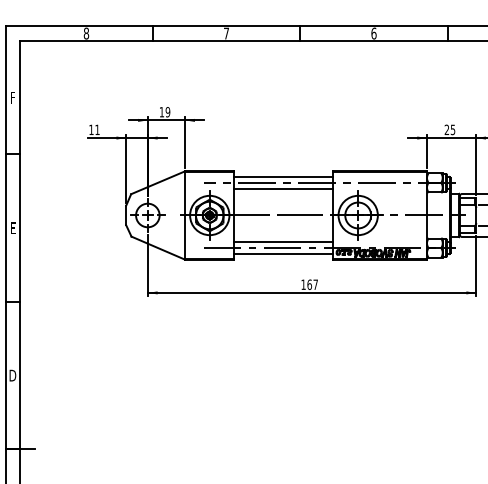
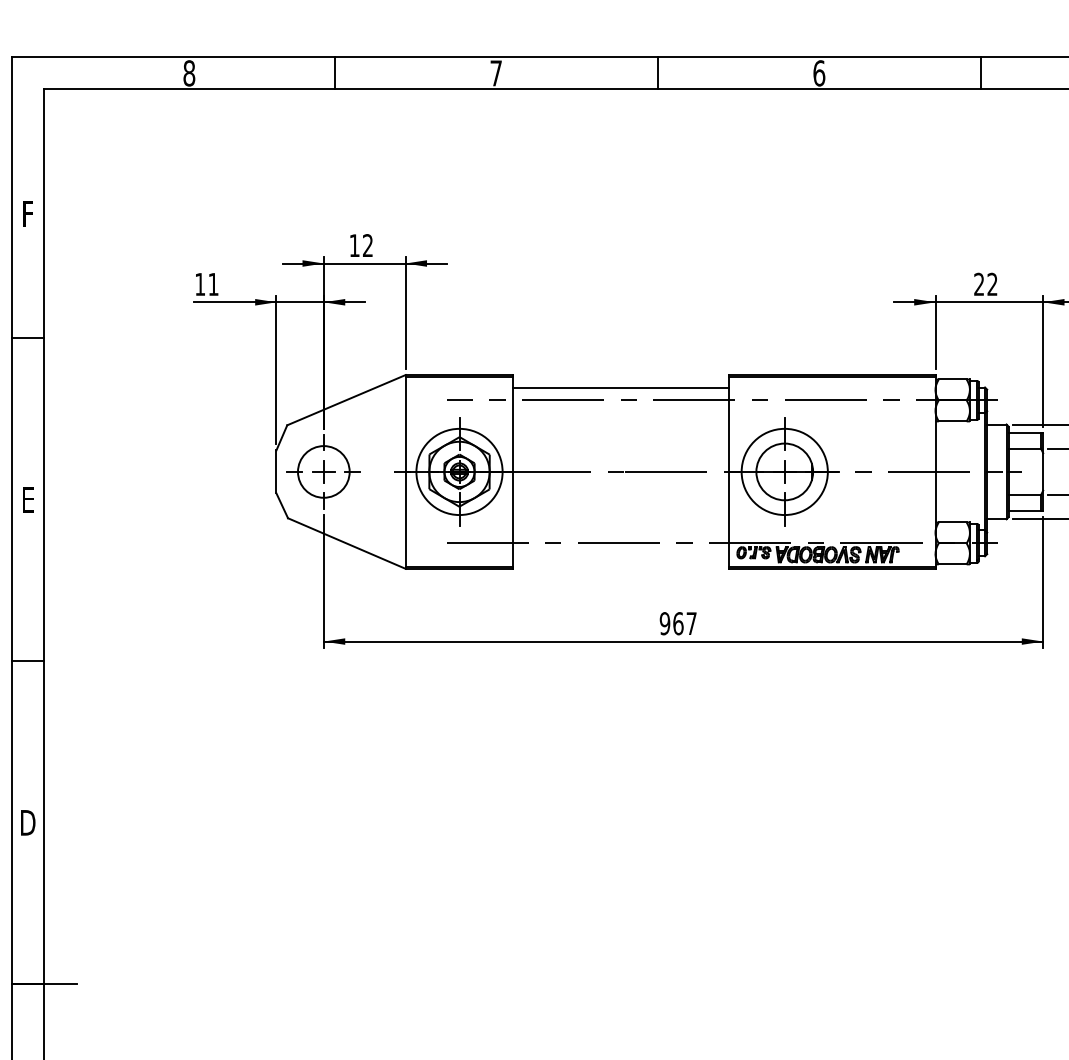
text: (167, 112) -> (366, 246), 19 -> 12
text: (452, 129) -> (991, 283), 25 -> 22
line: (283, 188) -> (621, 412), removed
line: (283, 242) -> (621, 531), removed
line: (283, 254) -> (621, 557), removed
text: (303, 284) -> (664, 623), 167 -> 967

